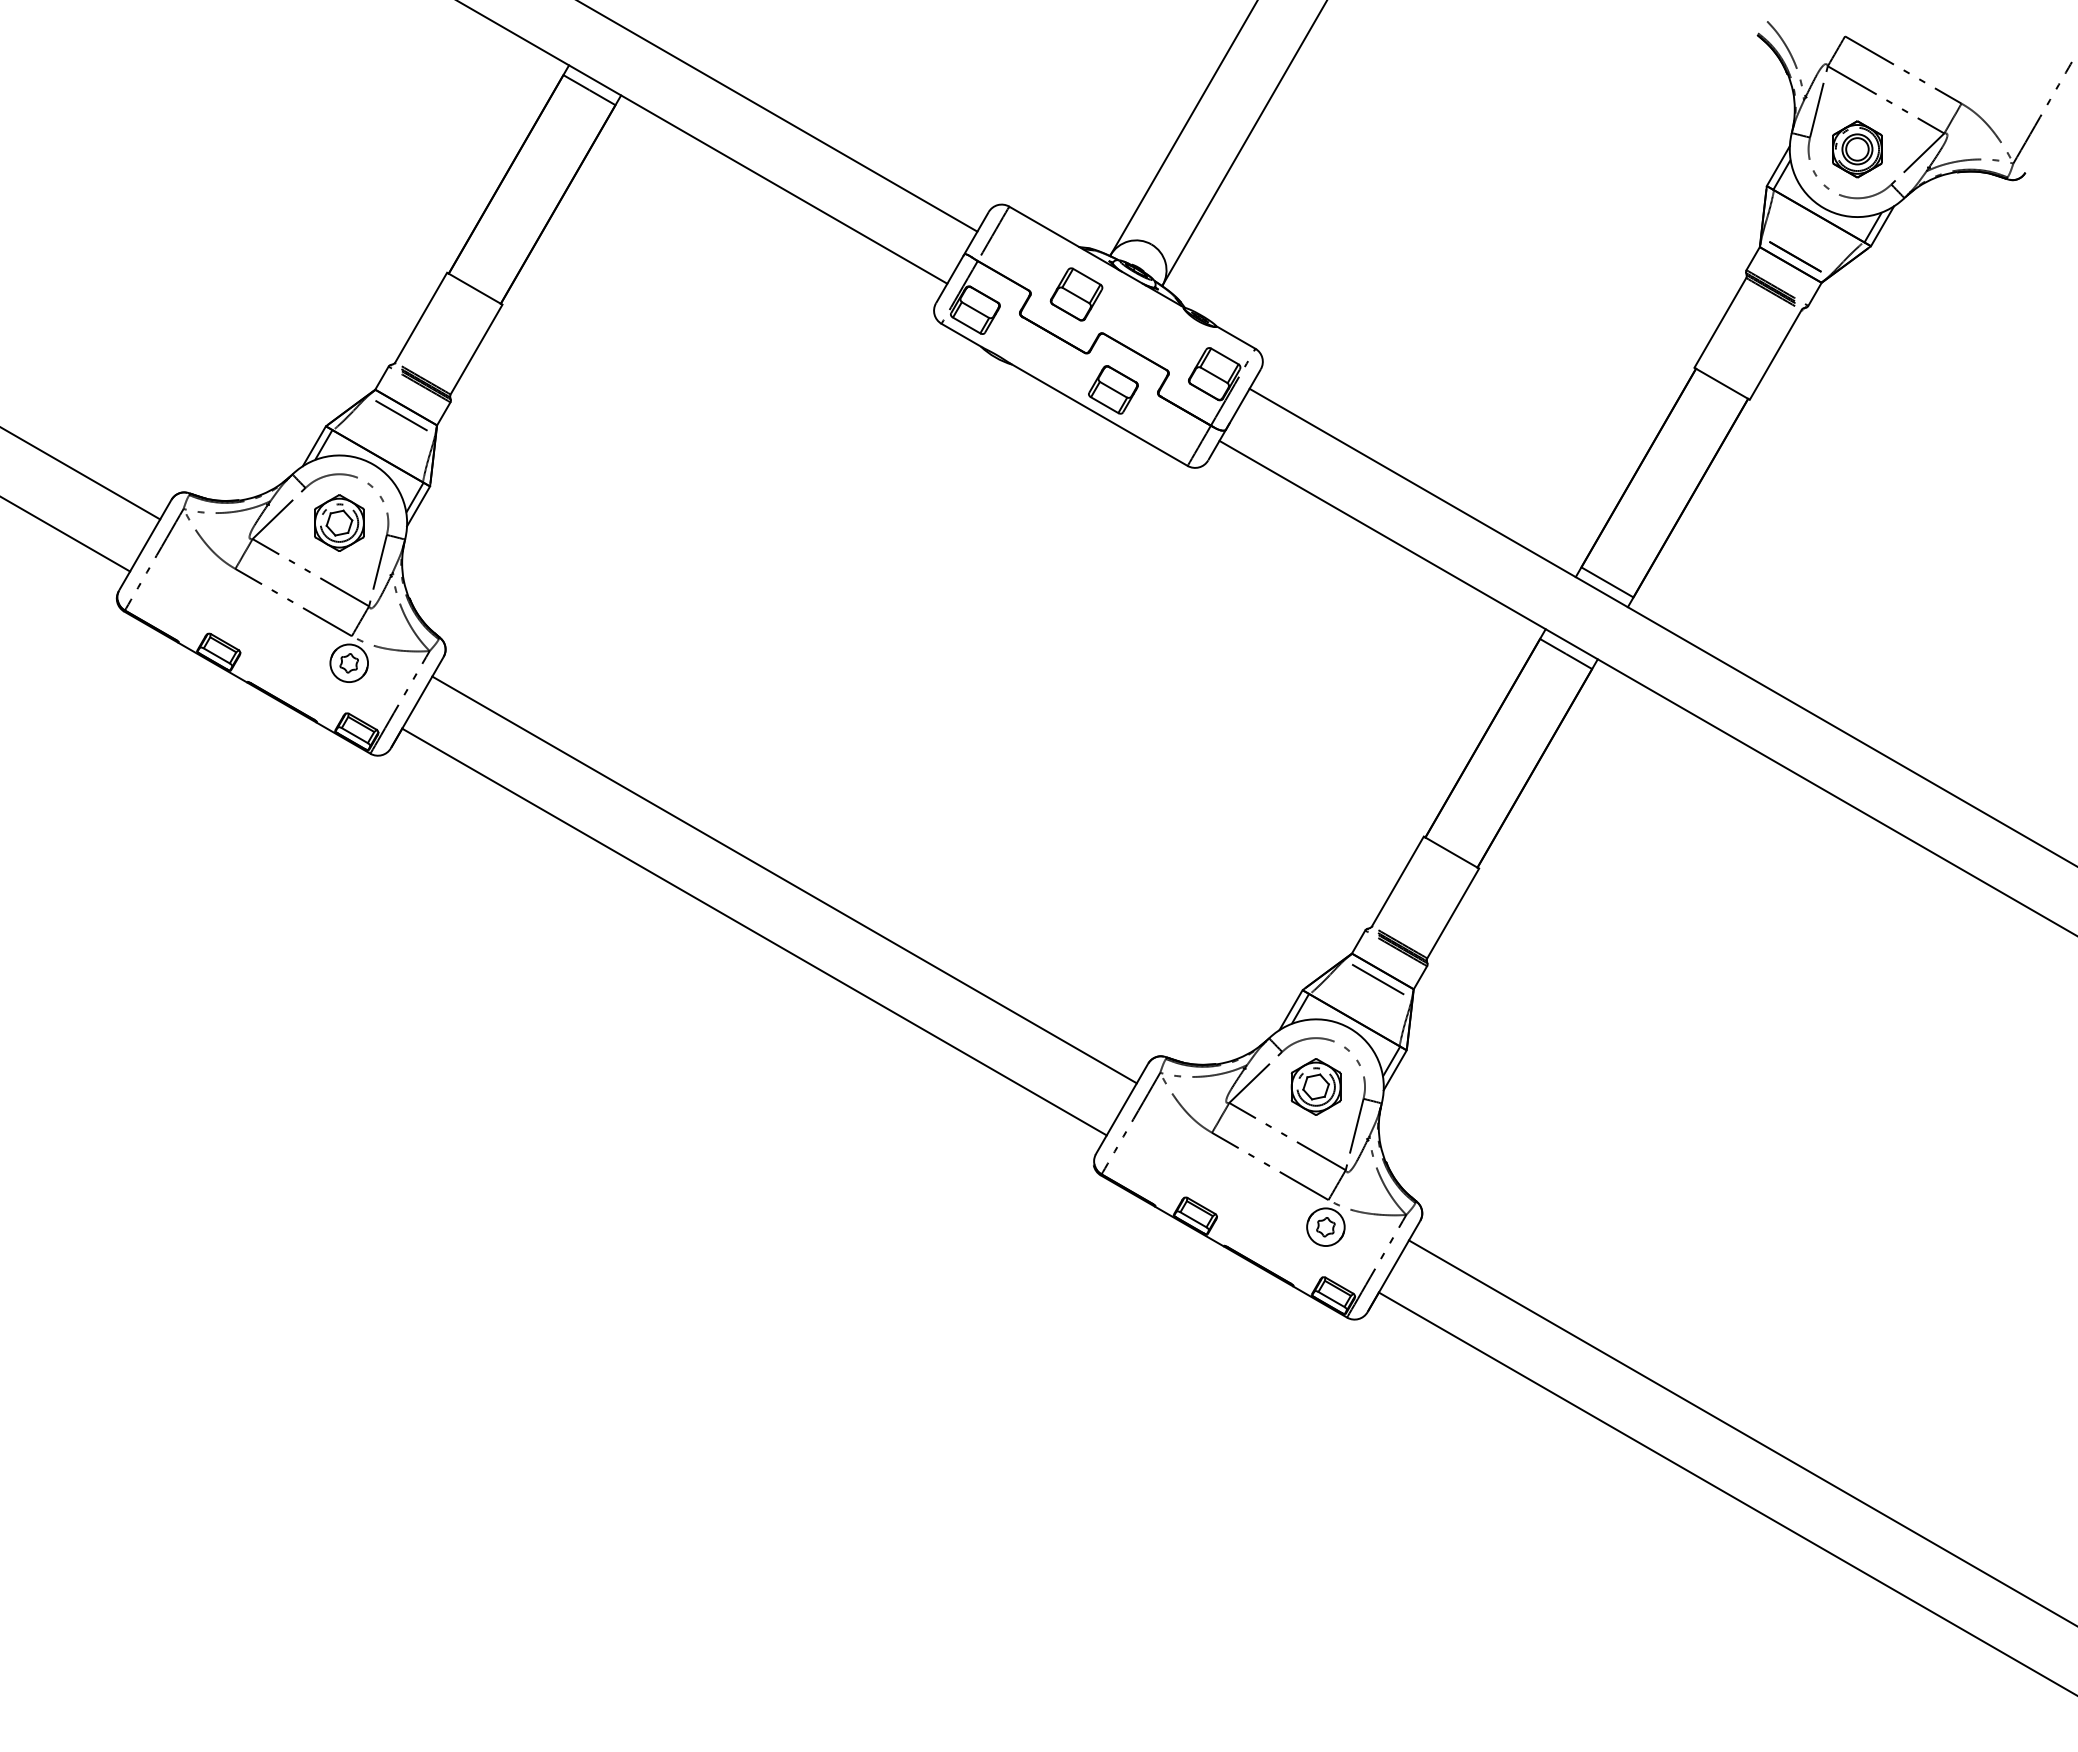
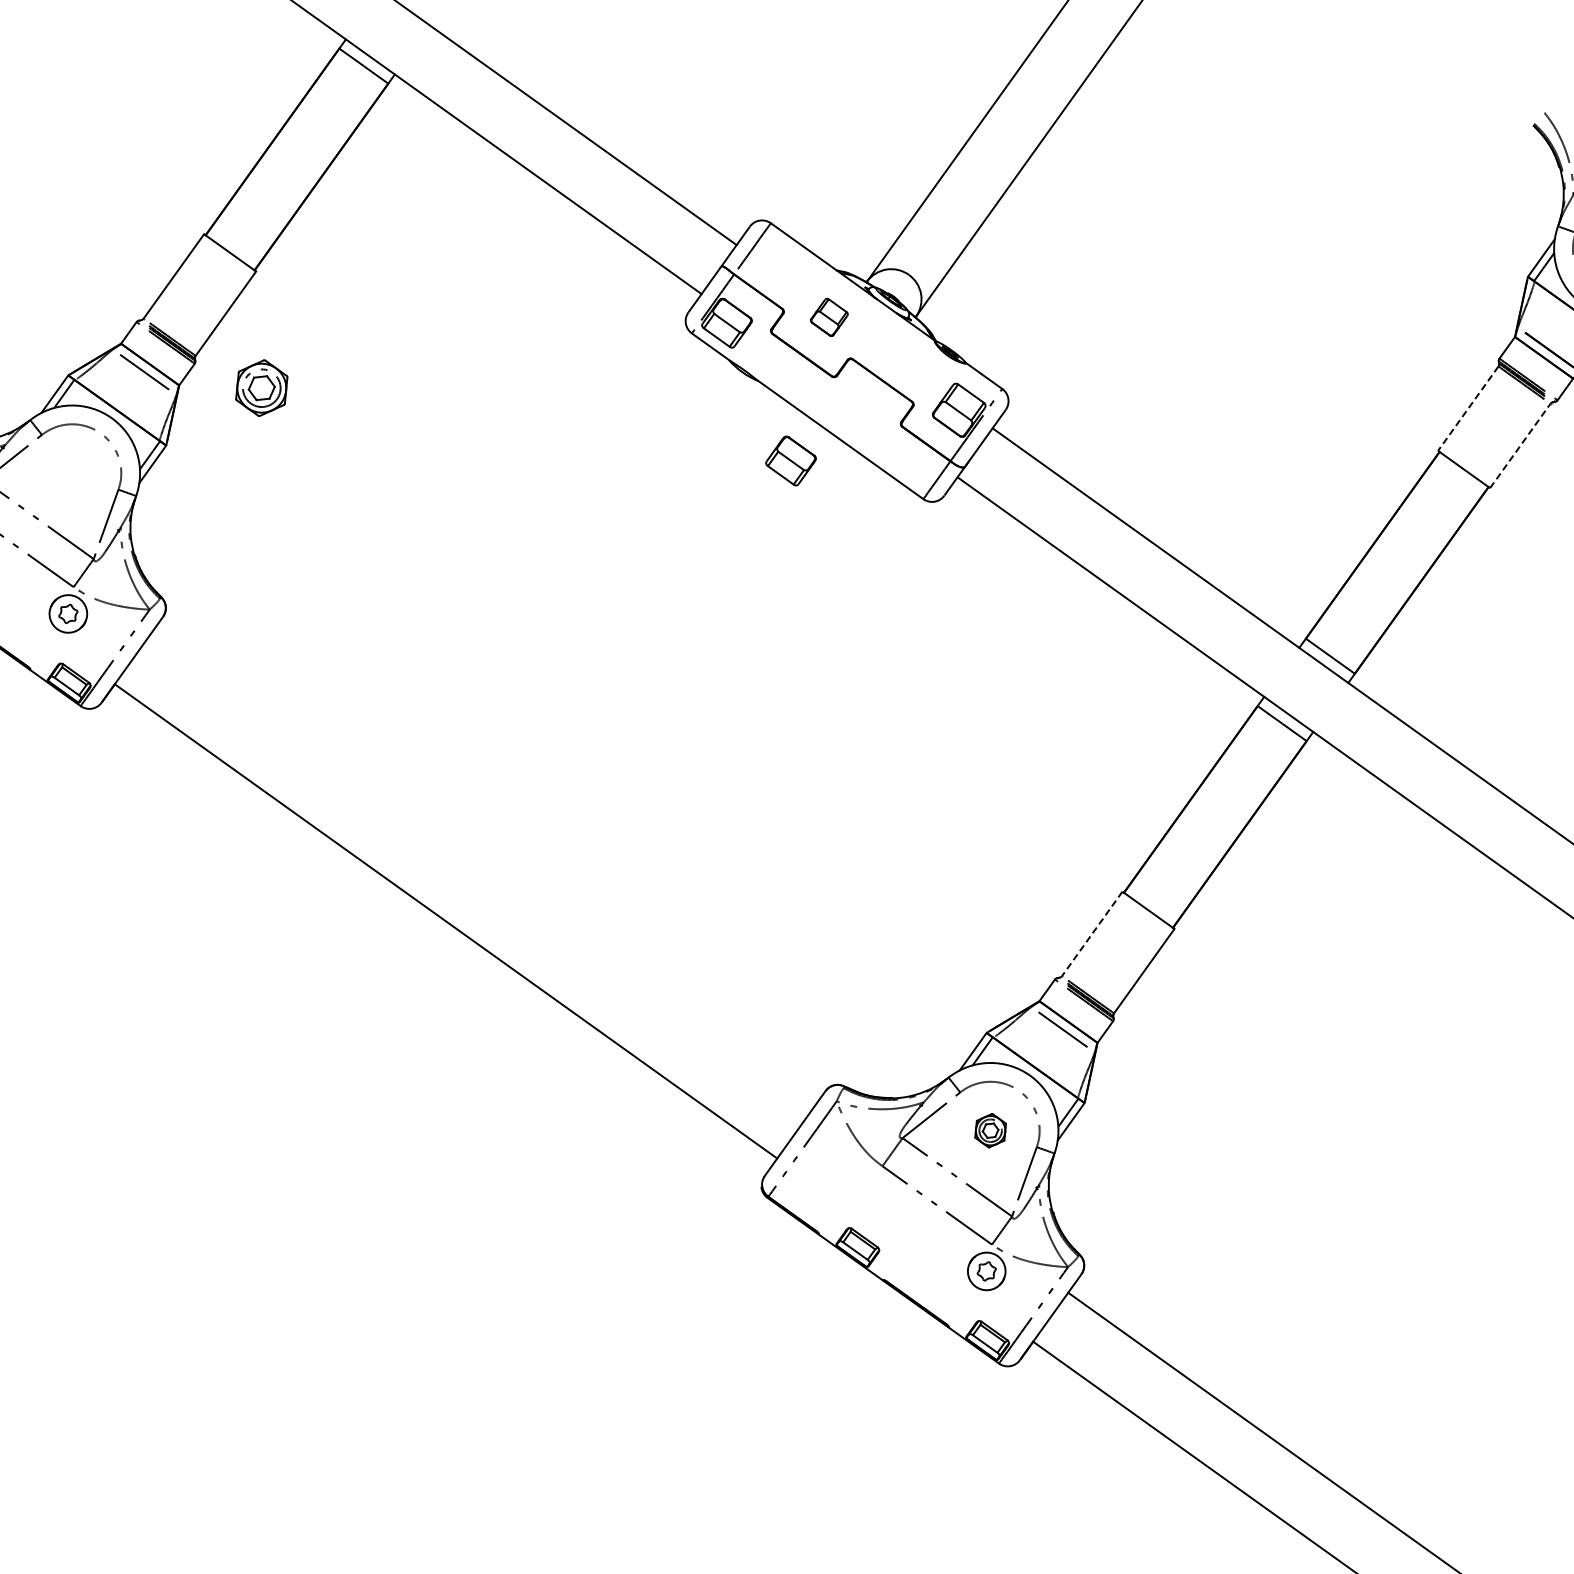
part: (1076, 294) -> (829, 317), size x0.7
line: (1720, 322) -> (1468, 408), solid -> dashed
line: (1775, 354) -> (1520, 445), solid -> dashed
part: (1113, 389) -> (791, 460), moved
part: (339, 522) -> (261, 387), moved
line: (784, 879) -> (481, 871), removed
line: (1397, 881) -> (1091, 933), solid -> dashed
part: (1315, 1086) -> (990, 1130), size x0.6

